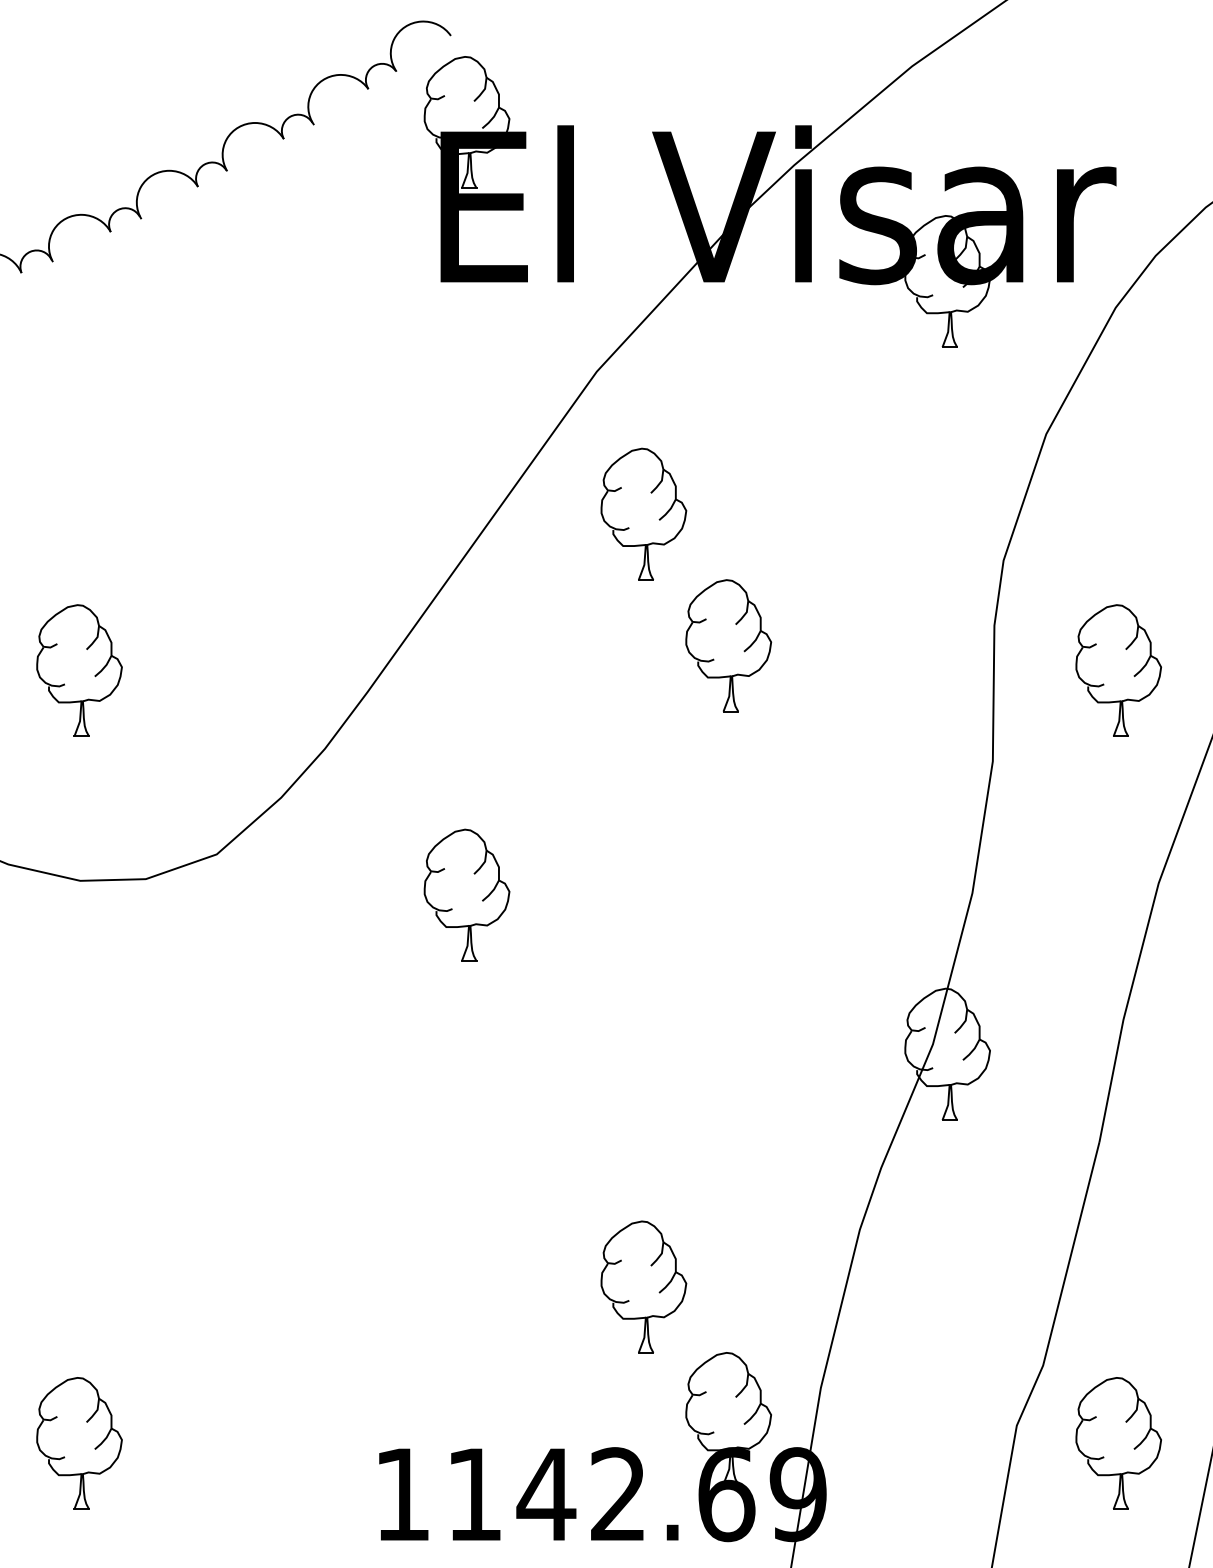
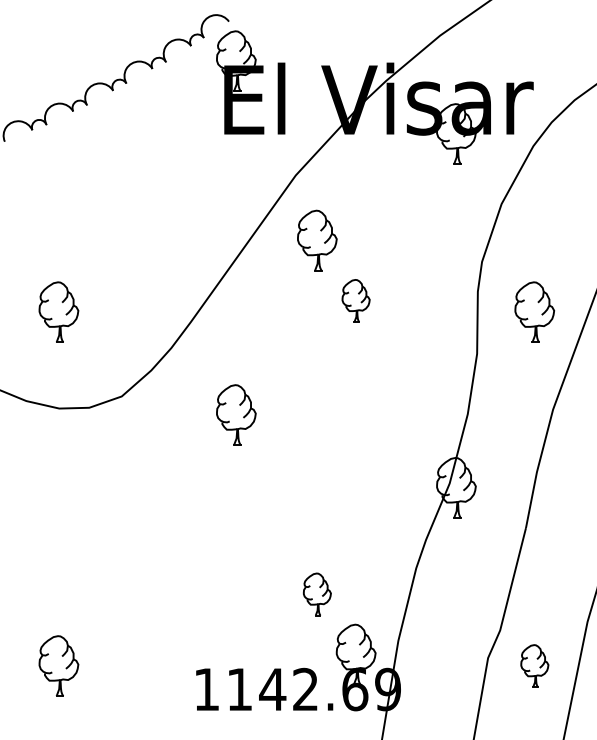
part: (727, 644) -> (355, 300), size x0.7
part: (644, 1286) -> (317, 594), size x0.7
part: (1118, 1441) -> (534, 665), size x0.7

